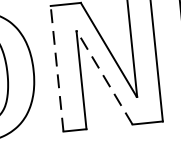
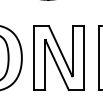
line: (56, 69) -> (33, 58), dashed -> solid
line: (103, 76) -> (56, 64), dashed -> solid

